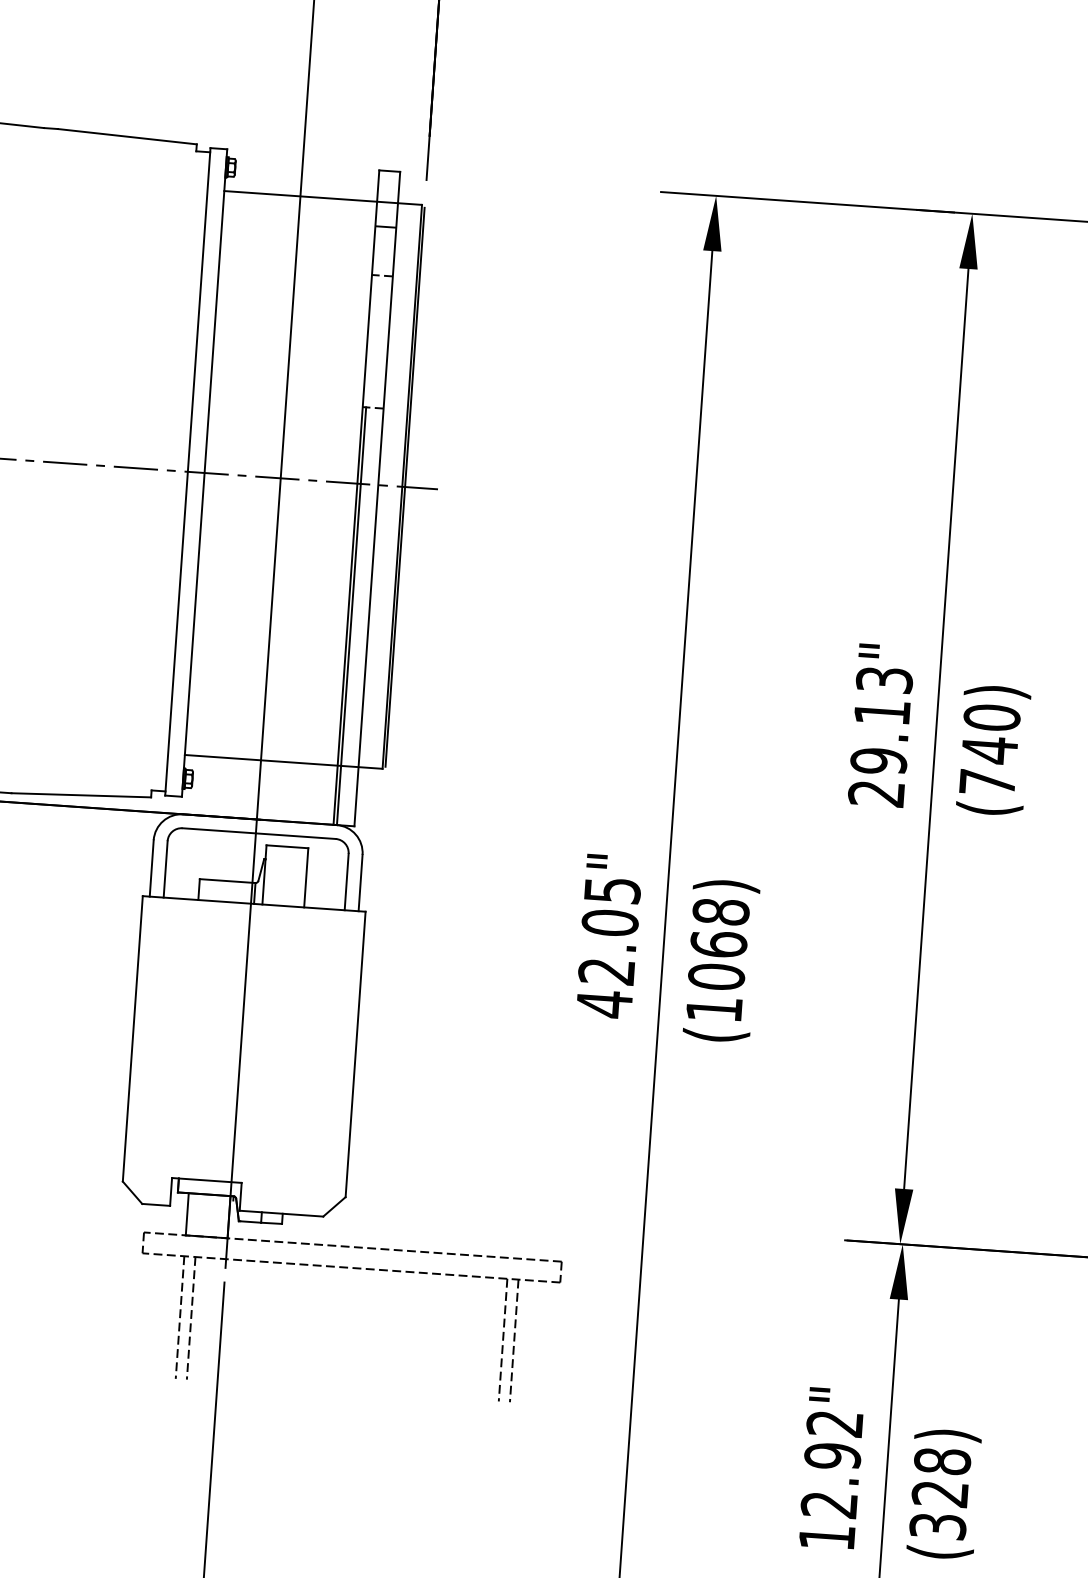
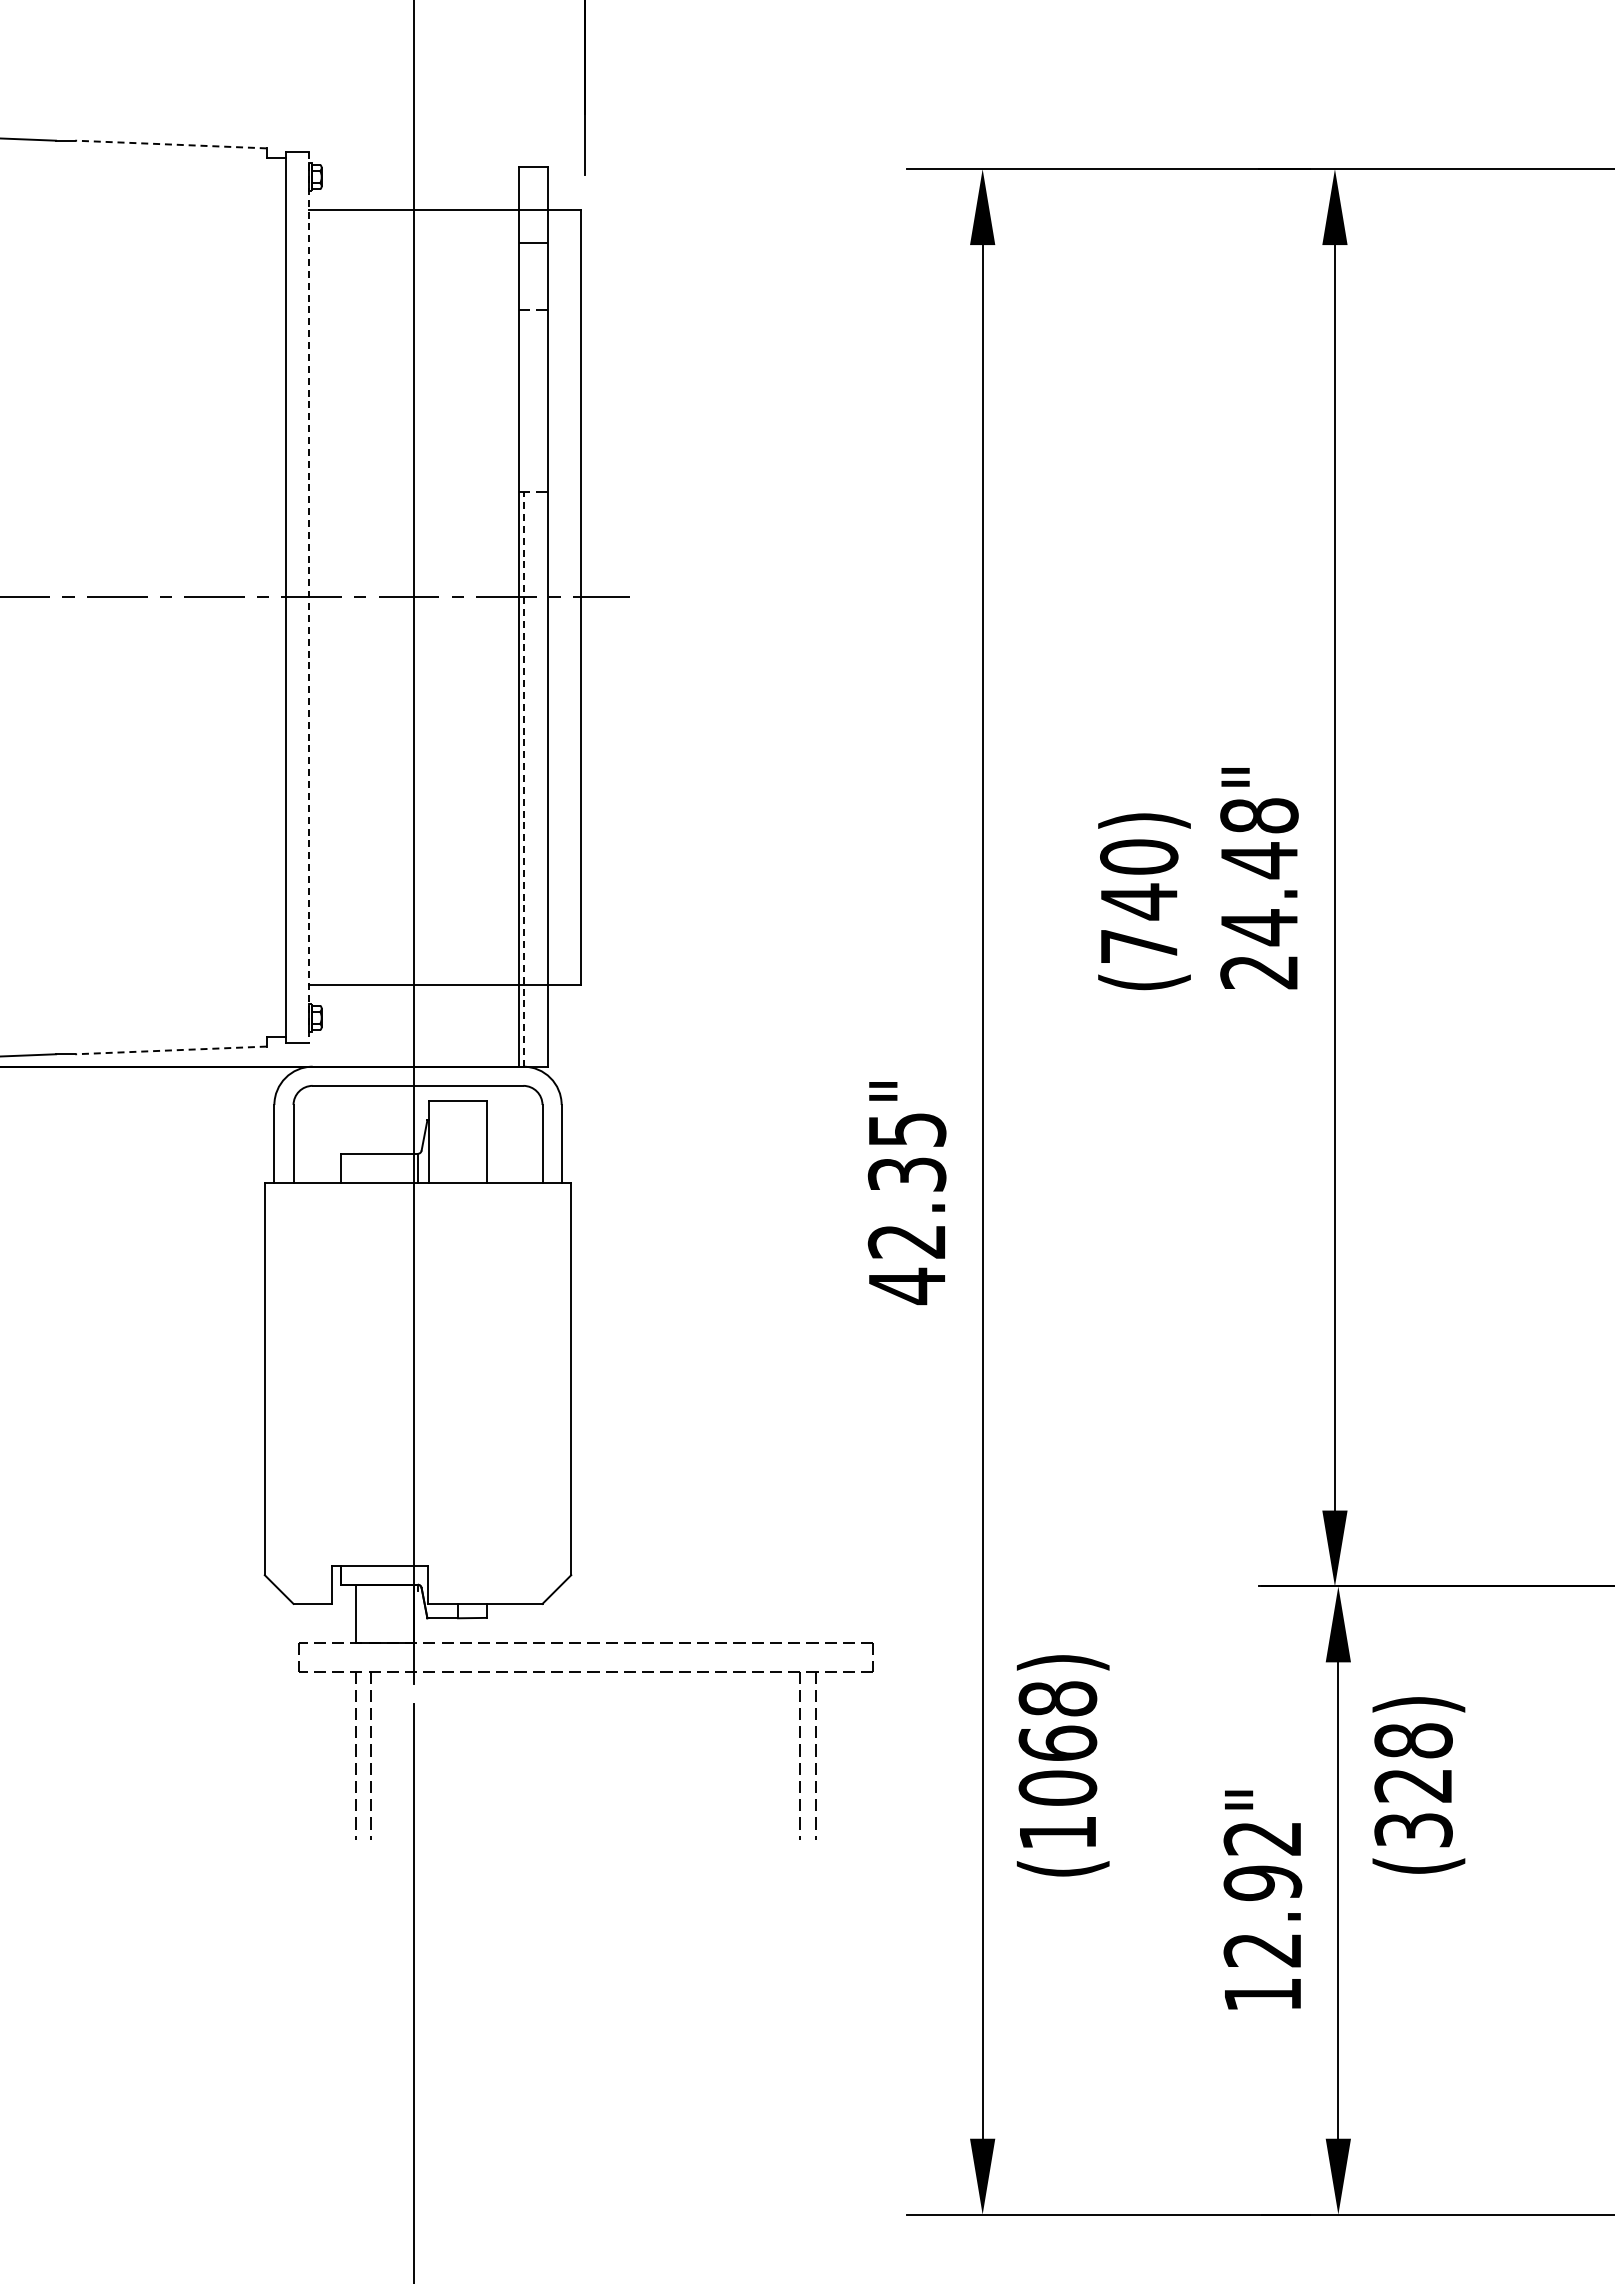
line: (127, 136) -> (171, 144), solid -> dashed
line: (204, 473) -> (308, 598), solid -> dashed
line: (404, 487) -> (584, 597), removed
line: (351, 615) -> (523, 778), solid -> dashed
text: (881, 721) -> (1259, 872), 29.13" -> 24.48"
text: (993, 750) -> (1144, 901), moved
line: (81, 795) -> (171, 1050), solid -> dashed
text: (609, 922) -> (906, 1174), 42.05" -> 42.35"
text: (721, 960) -> (1062, 1765), moved
text: (943, 1494) -> (1418, 1785), moved

